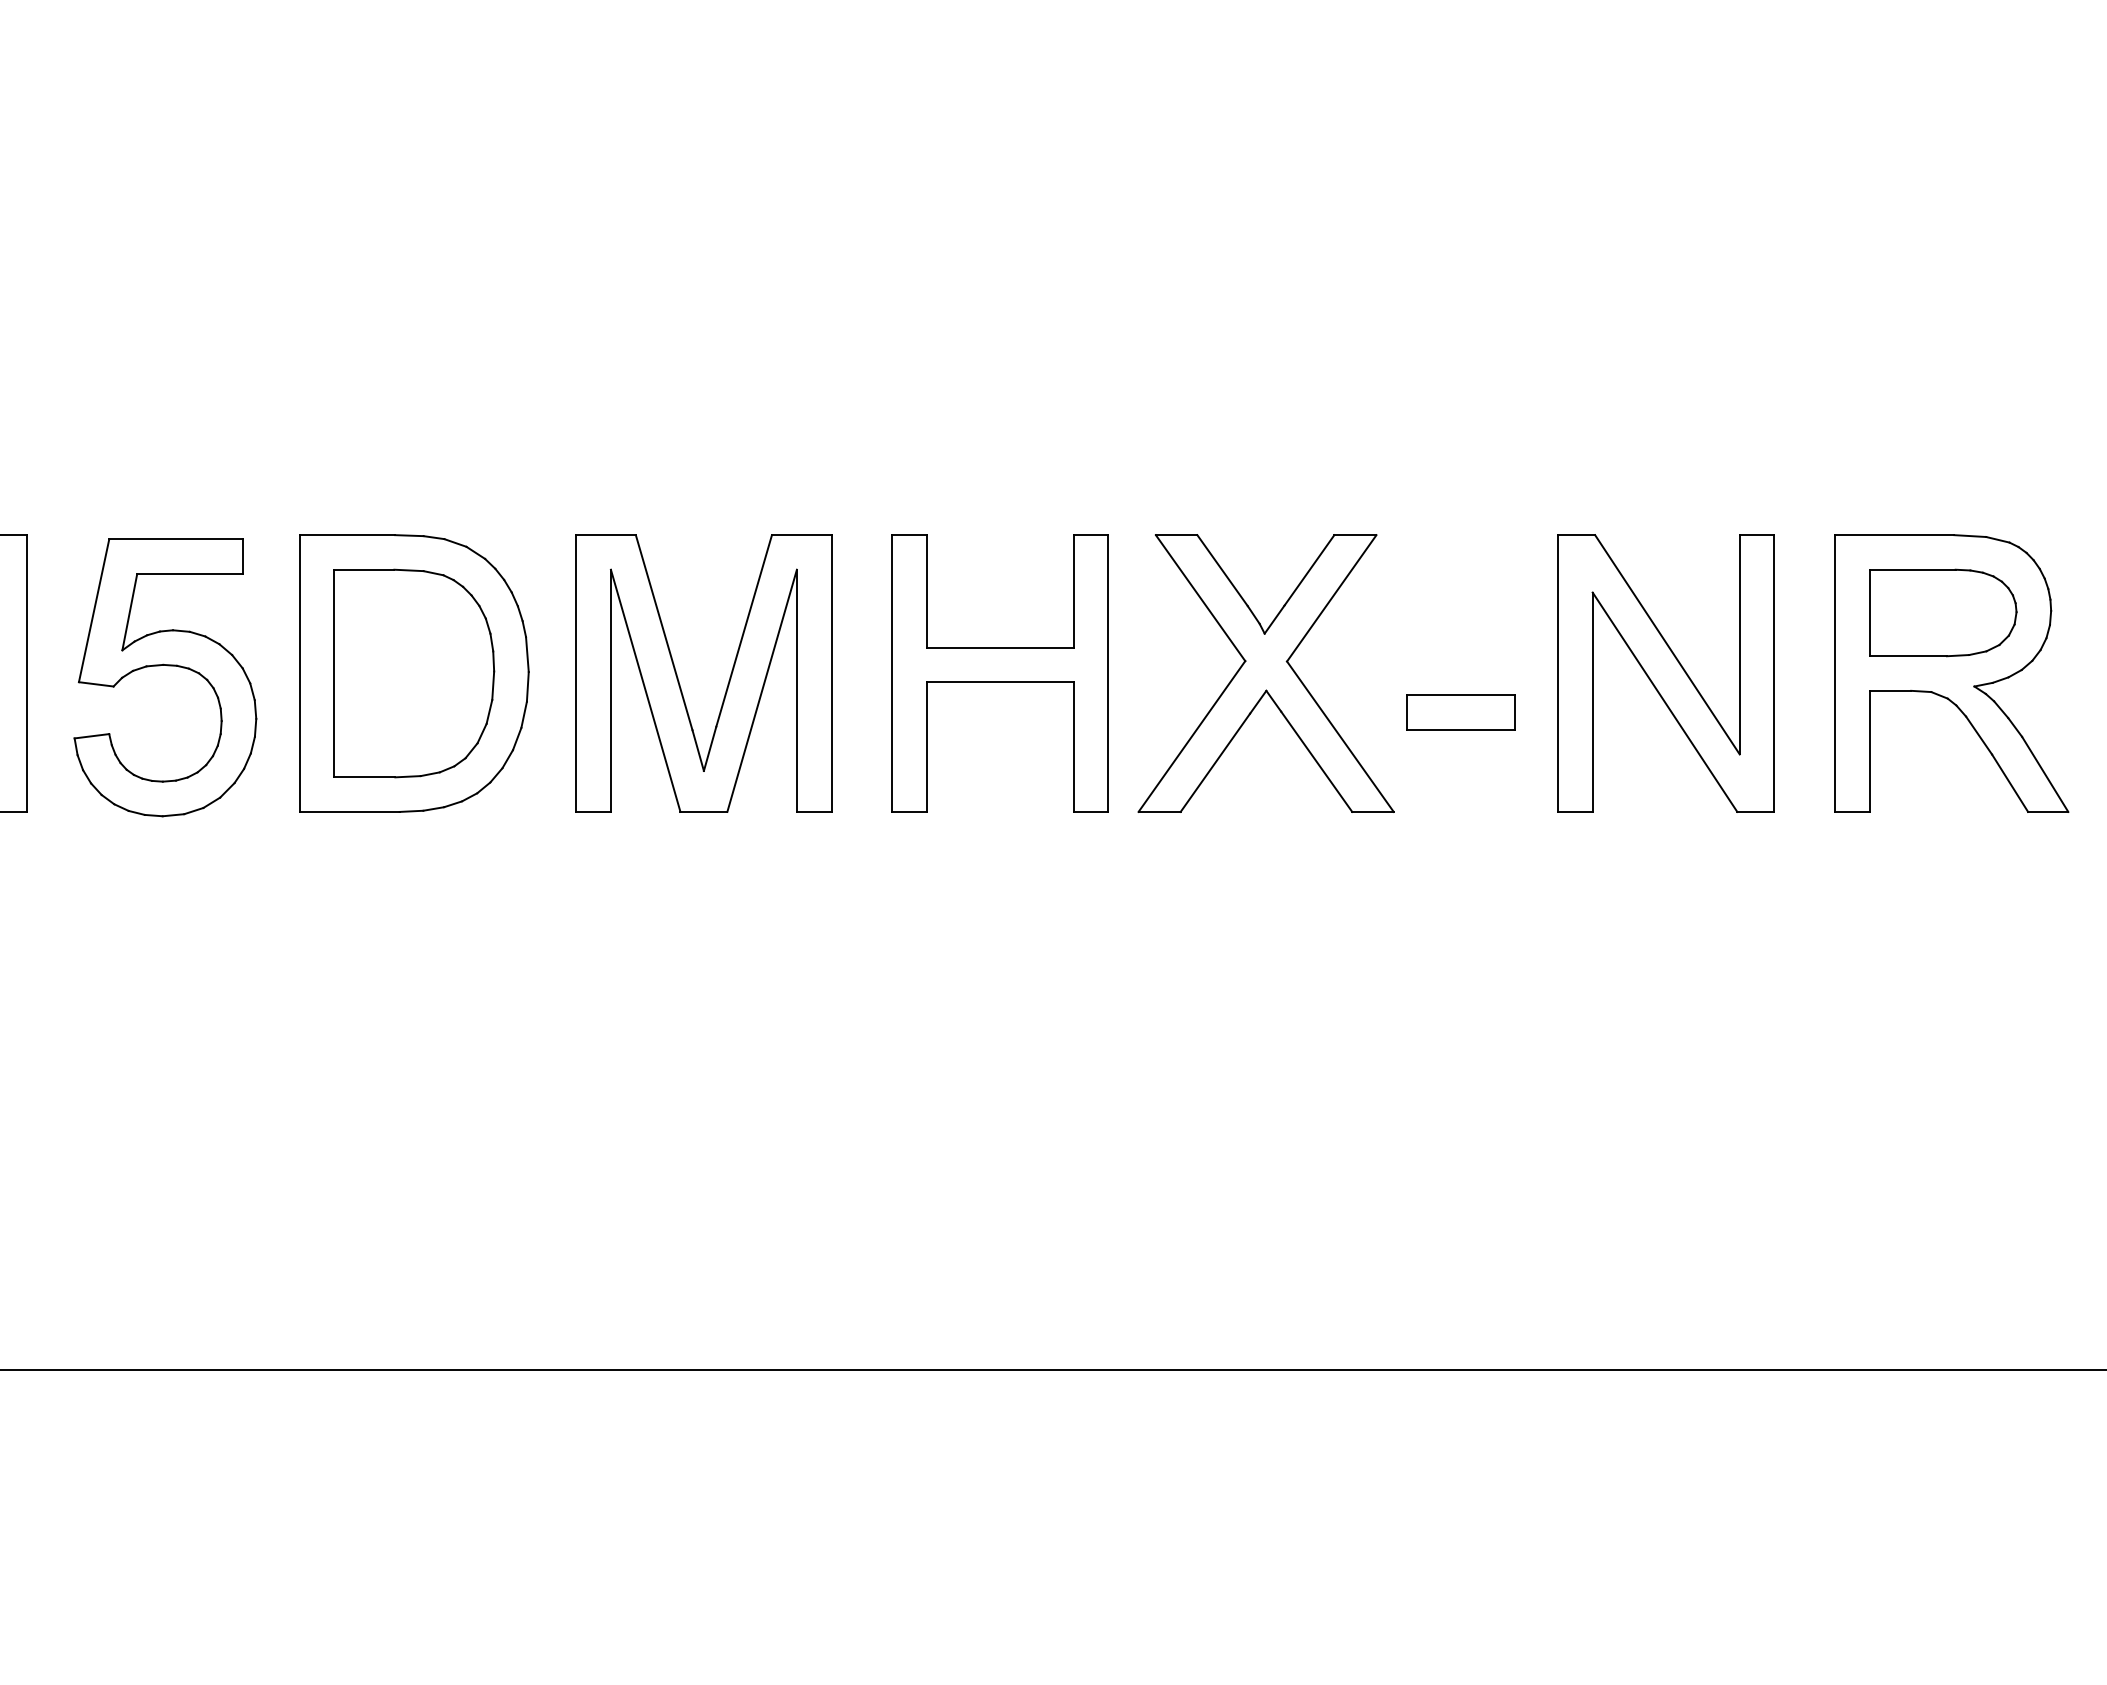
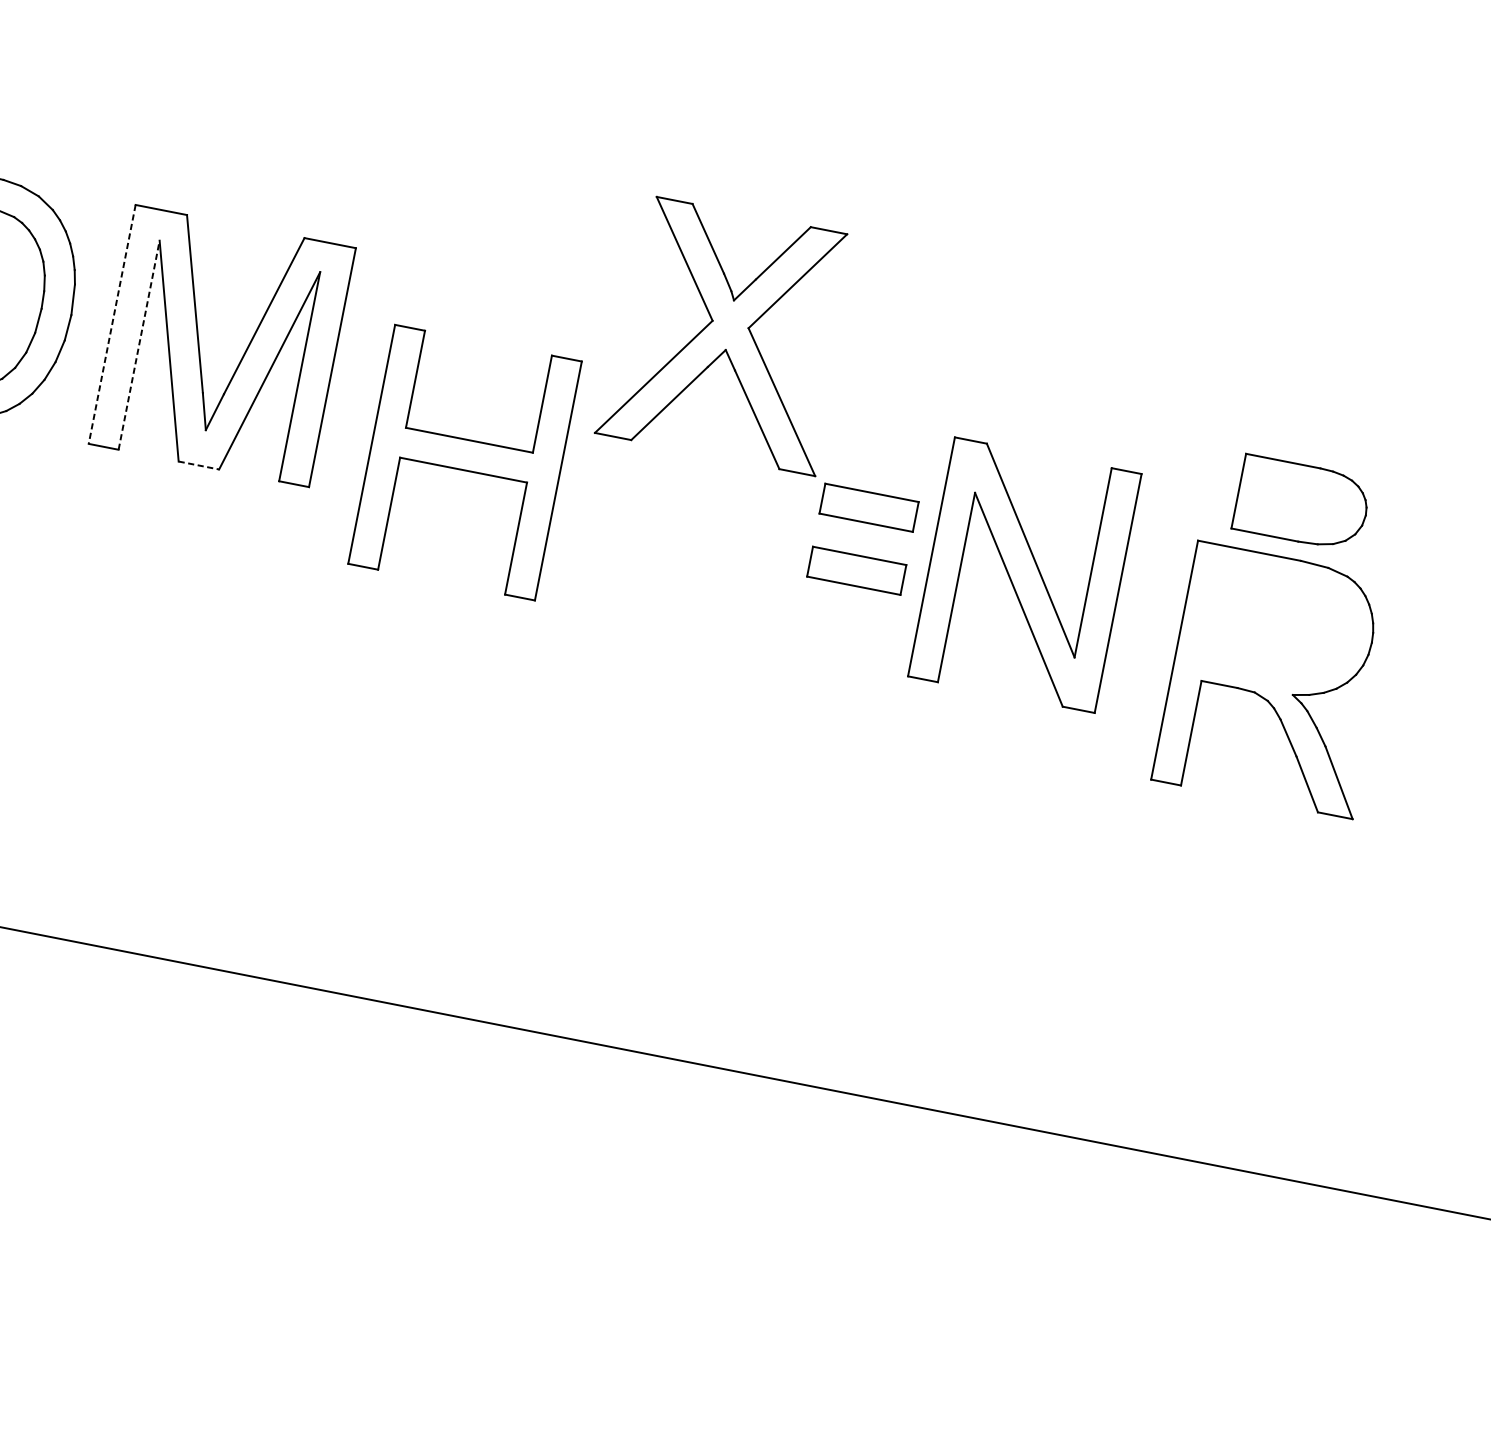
part: (999, 673) -> (464, 462), moved
part: (1265, 673) -> (727, 334), moved
part: (1665, 673) -> (1024, 575), moved
part: (1951, 673) -> (1275, 679), moved
line: (576, 674) -> (112, 325), solid -> dashed
line: (610, 690) -> (138, 344), solid -> dashed
part: (1460, 785) -> (856, 570), added
line: (704, 811) -> (199, 465), solid -> dashed

